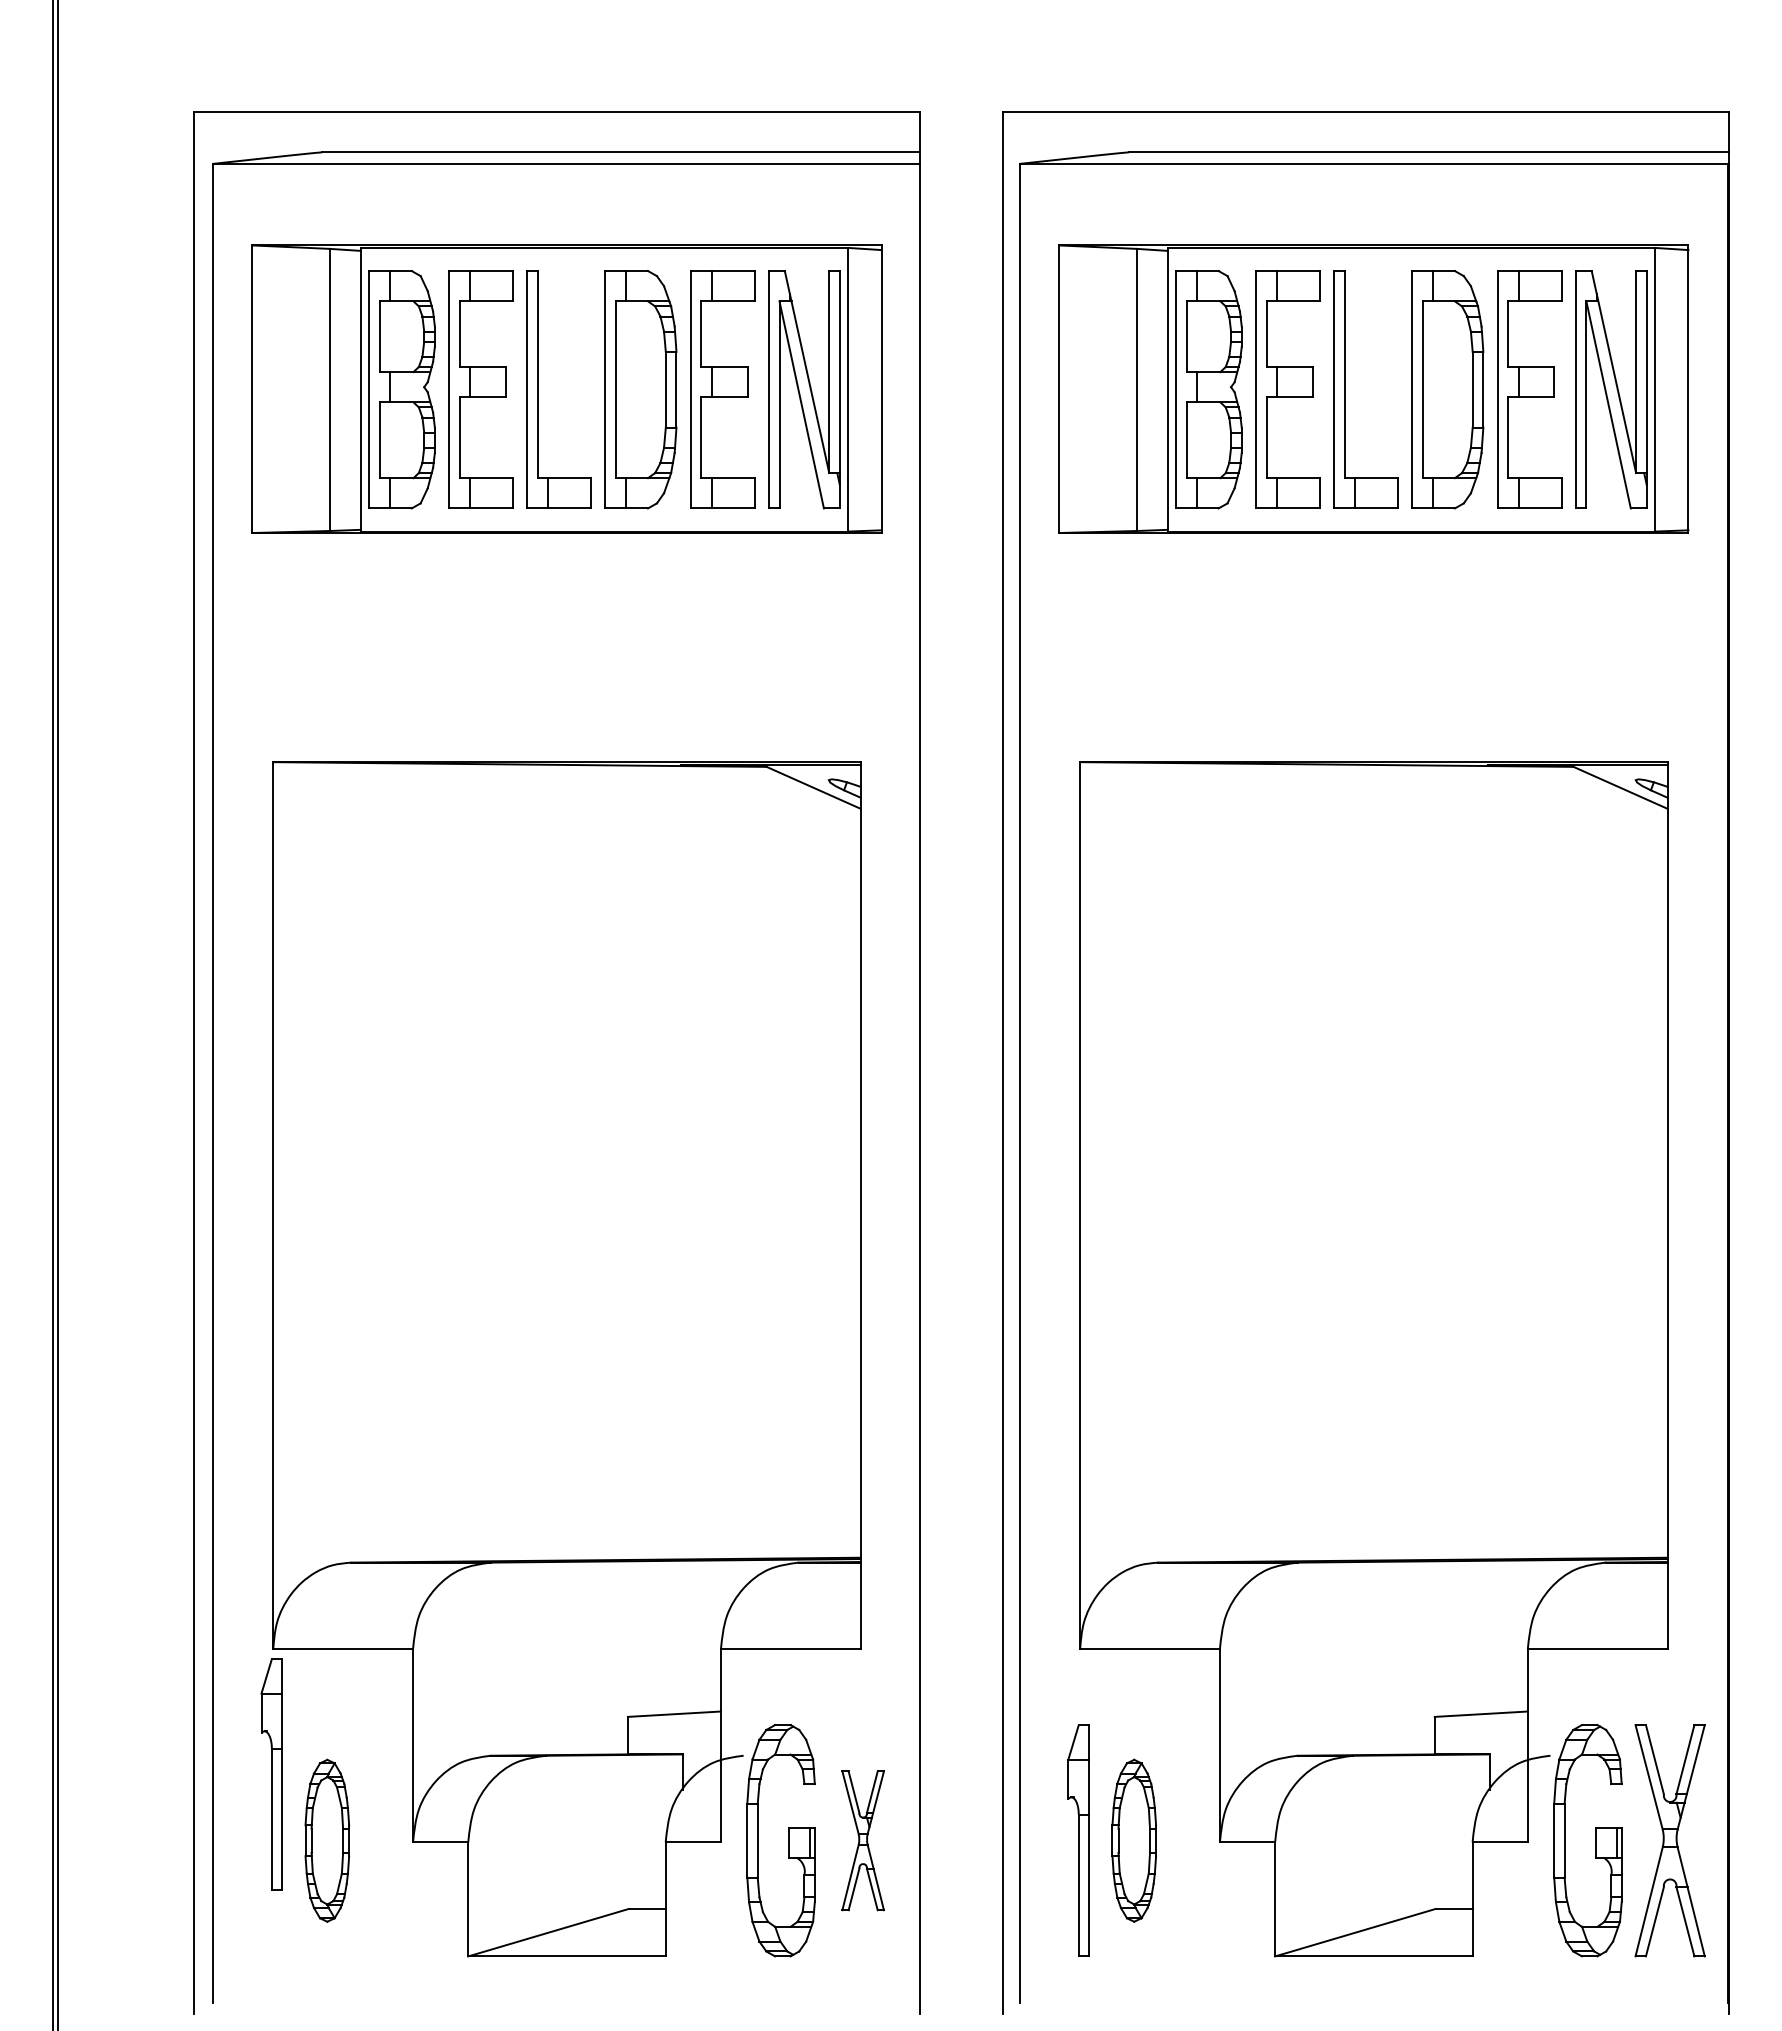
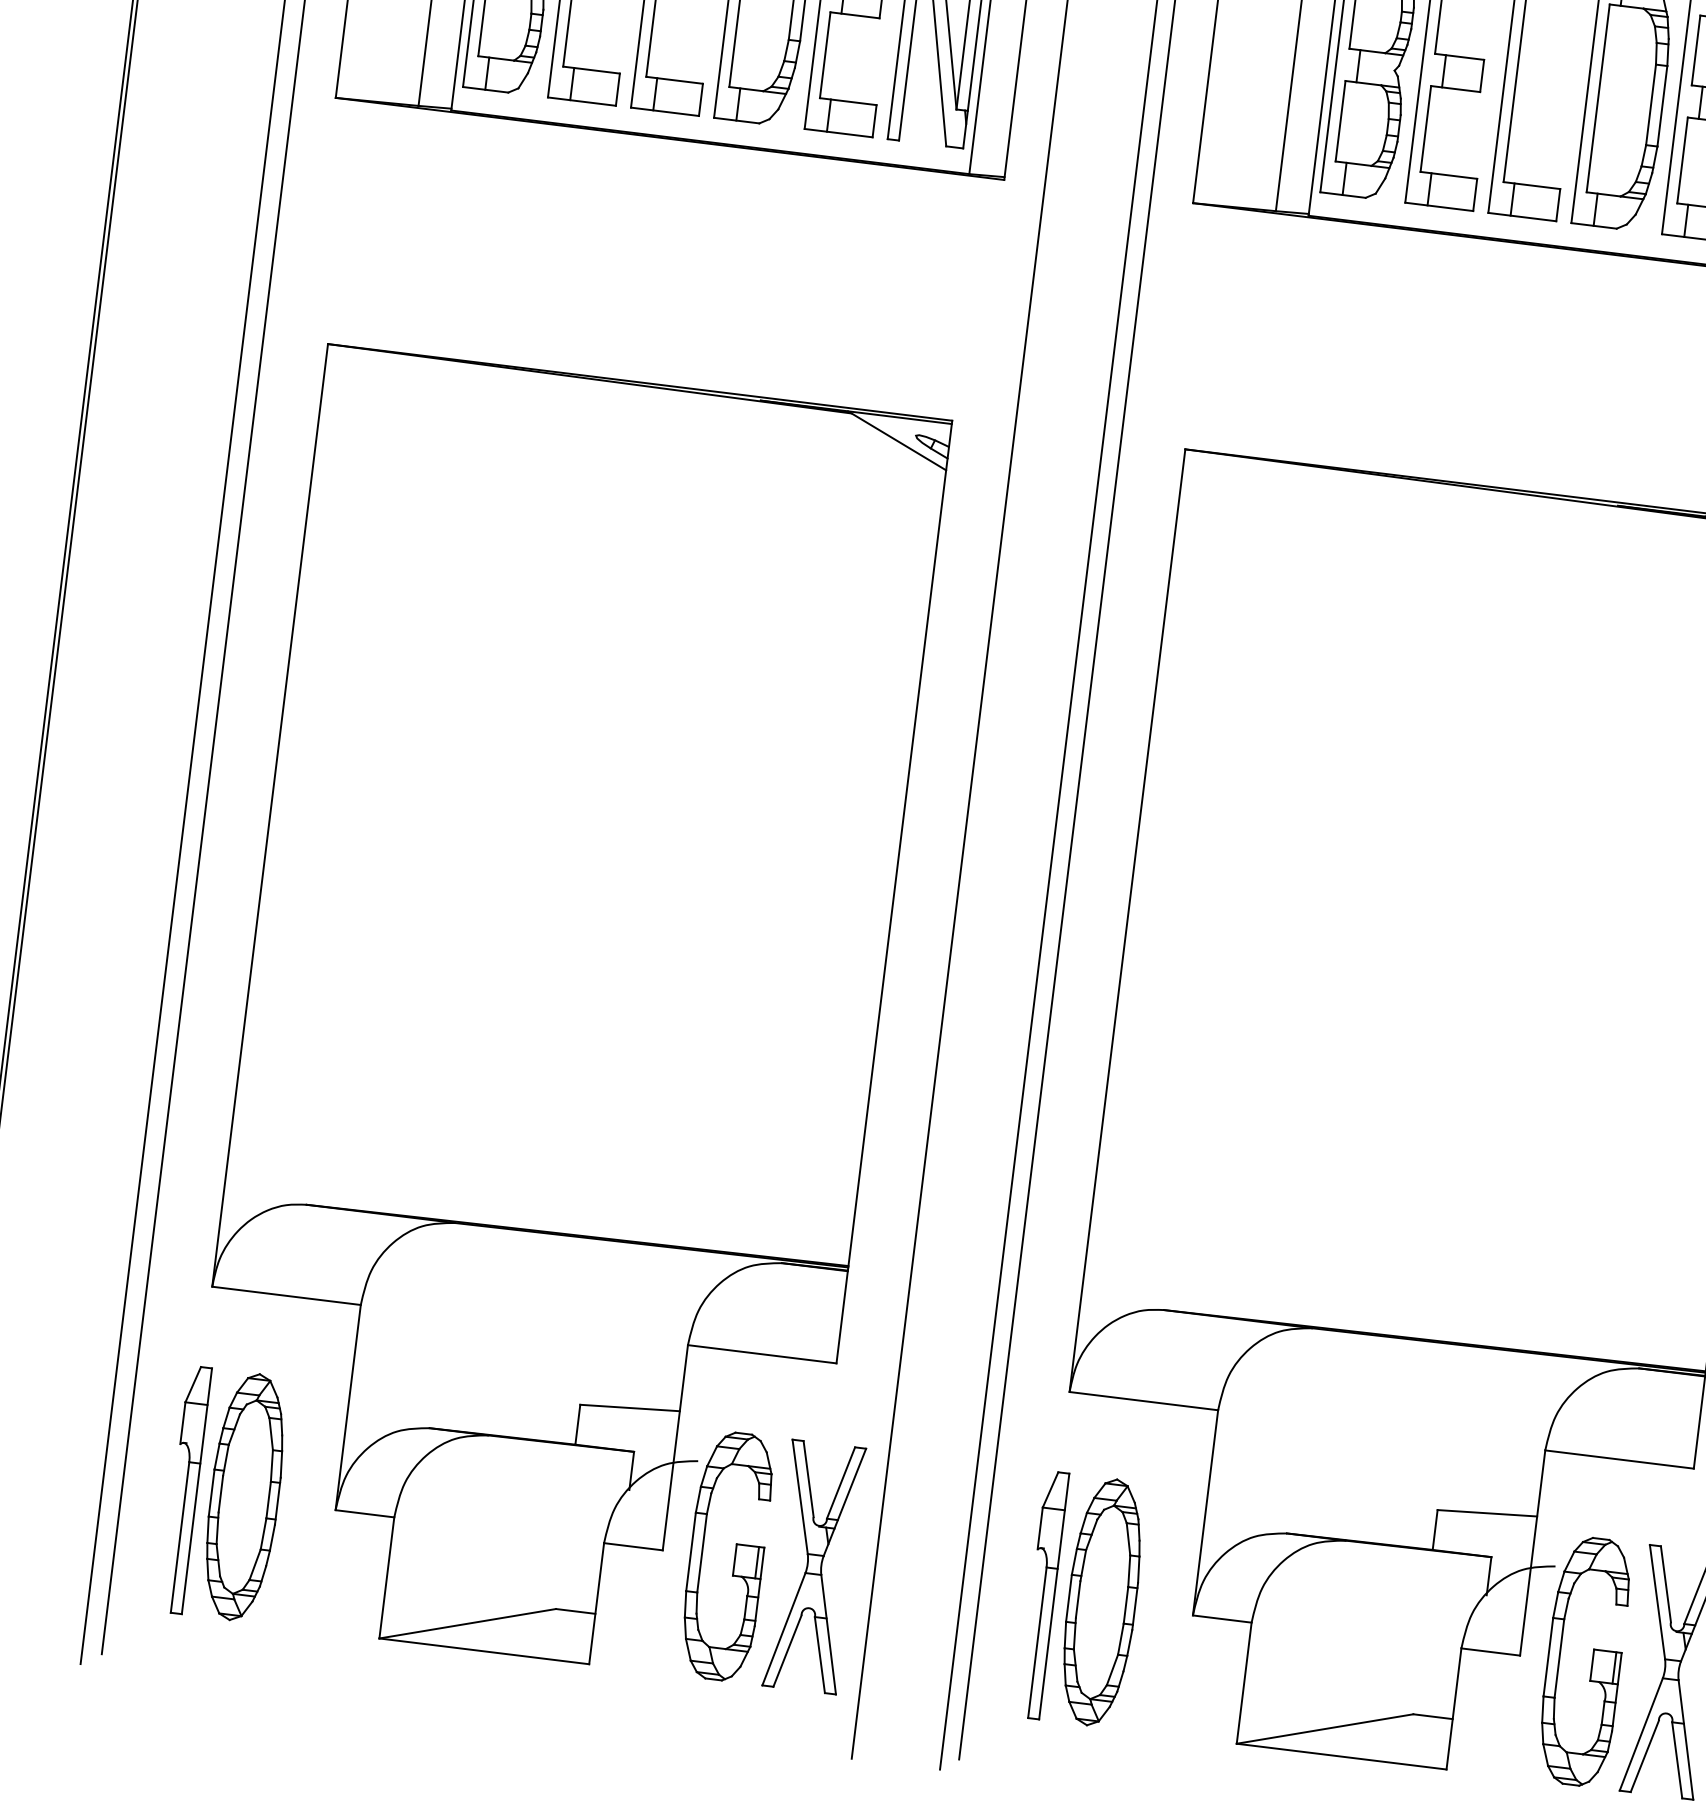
part: (271, 1774) -> (185, 1489), moved
part: (327, 1840) -> (244, 1496), size x1.43
part: (862, 1840) -> (813, 1566), size x1.67
part: (1134, 1840) -> (1102, 1602), size x1.43

